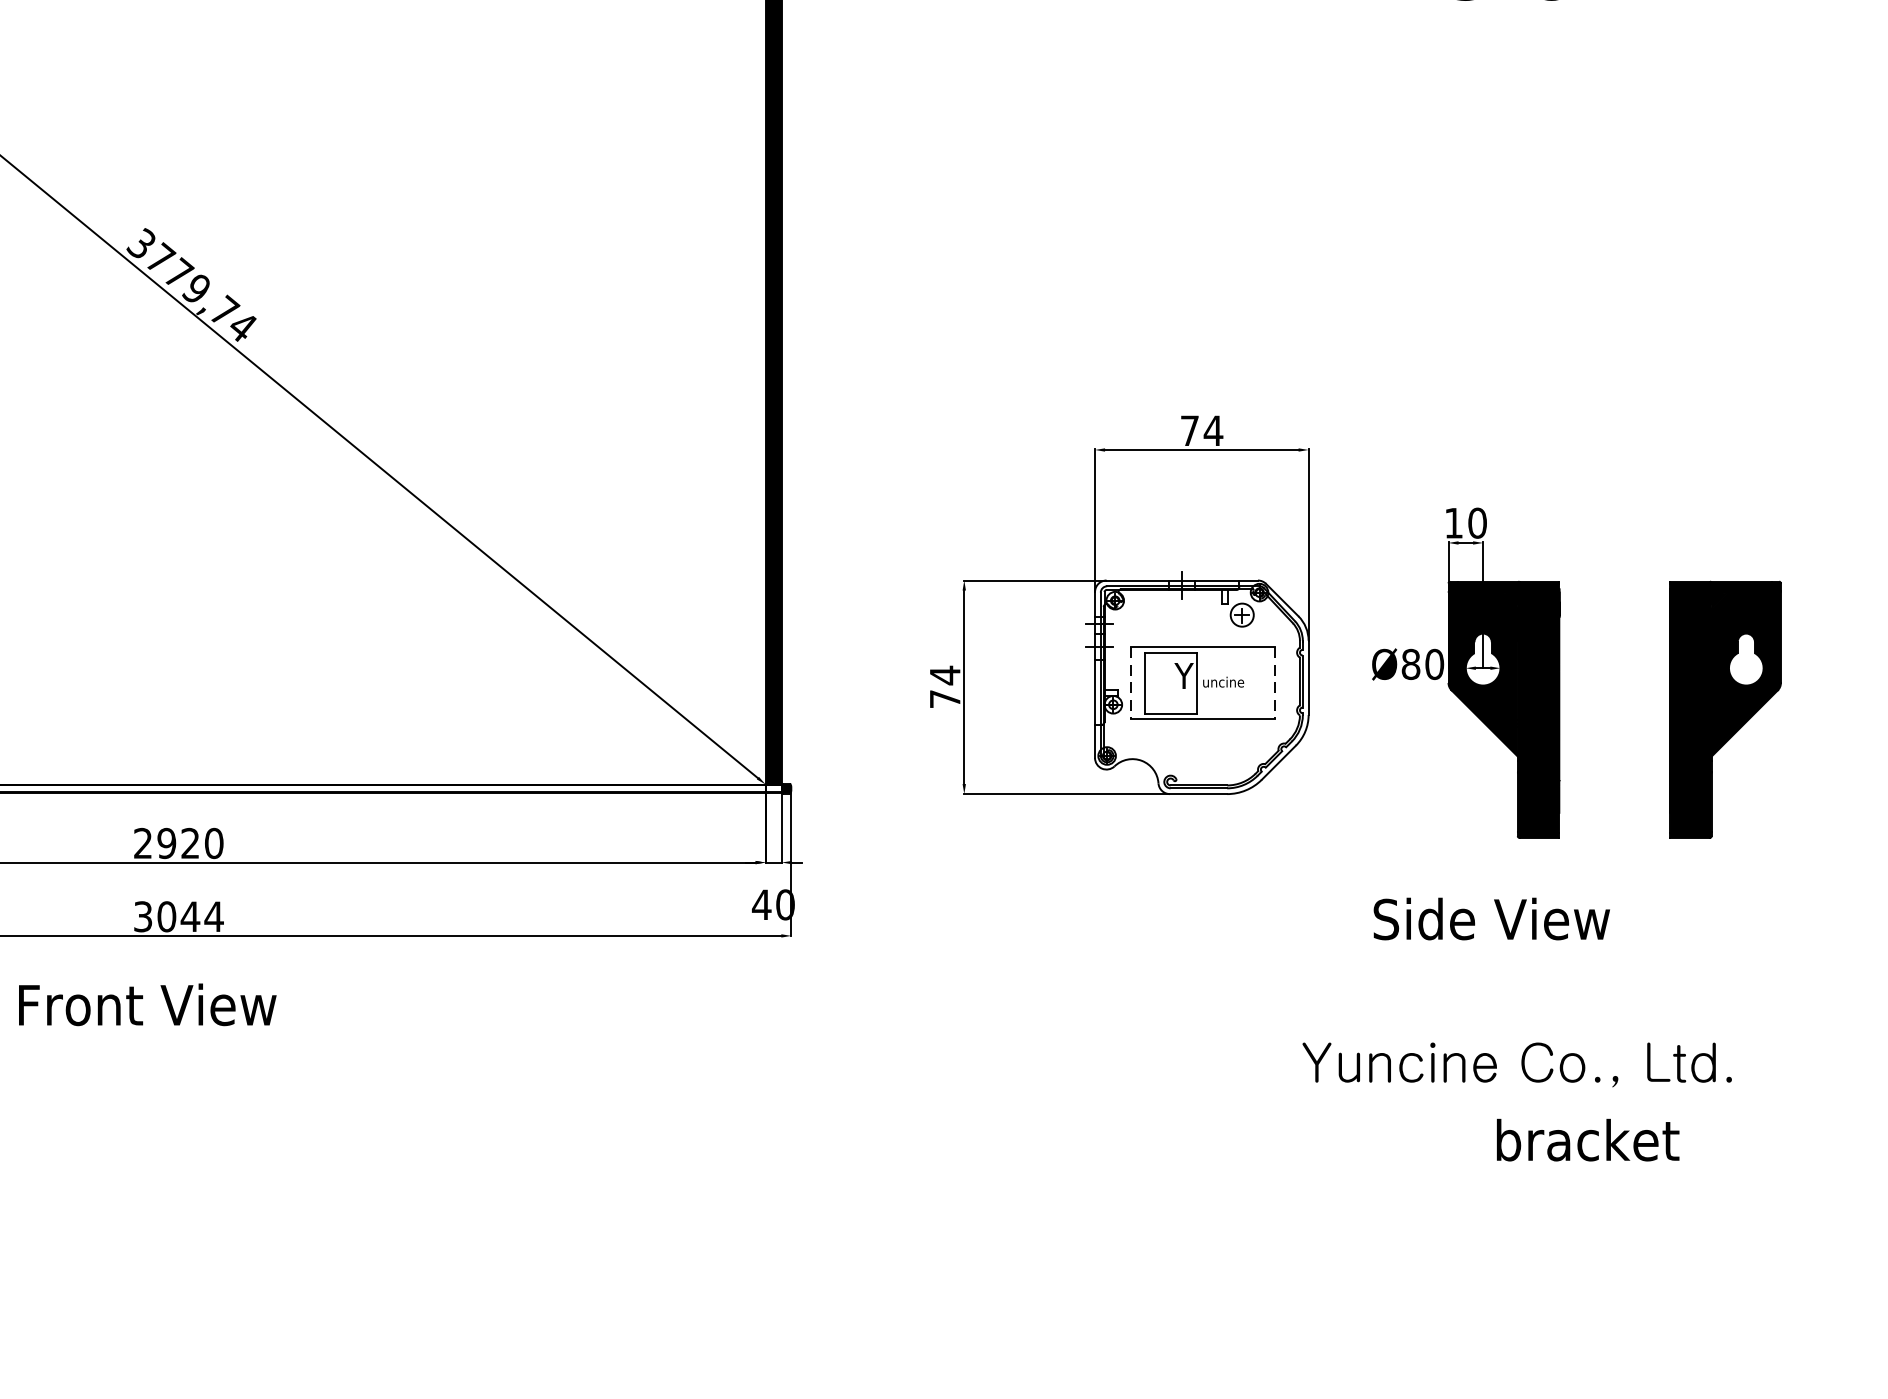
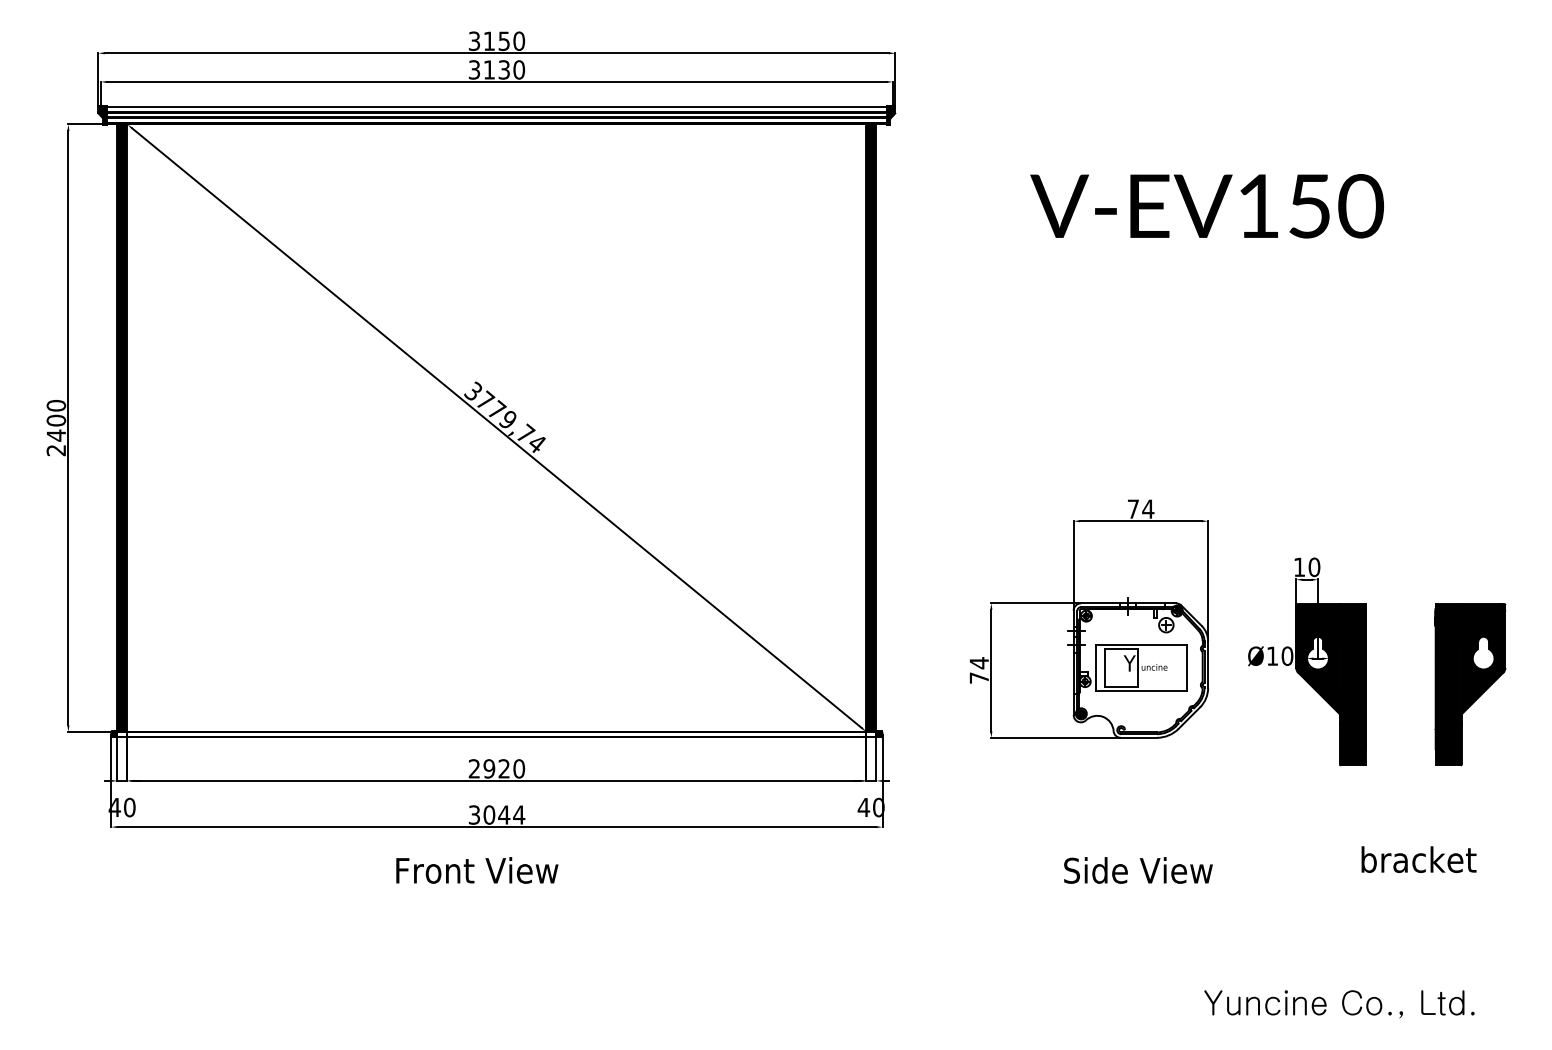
text: (1410, 663) -> (1272, 655), Ø80 -> Ø10
line: (1131, 683) -> (1096, 668), dashed -> solid
line: (1274, 683) -> (1186, 668), dashed -> solid
text: (1491, 919) -> (1138, 870), moved
text: (1517, 1065) -> (1339, 1004), moved
text: (1587, 1139) -> (1418, 859), moved

